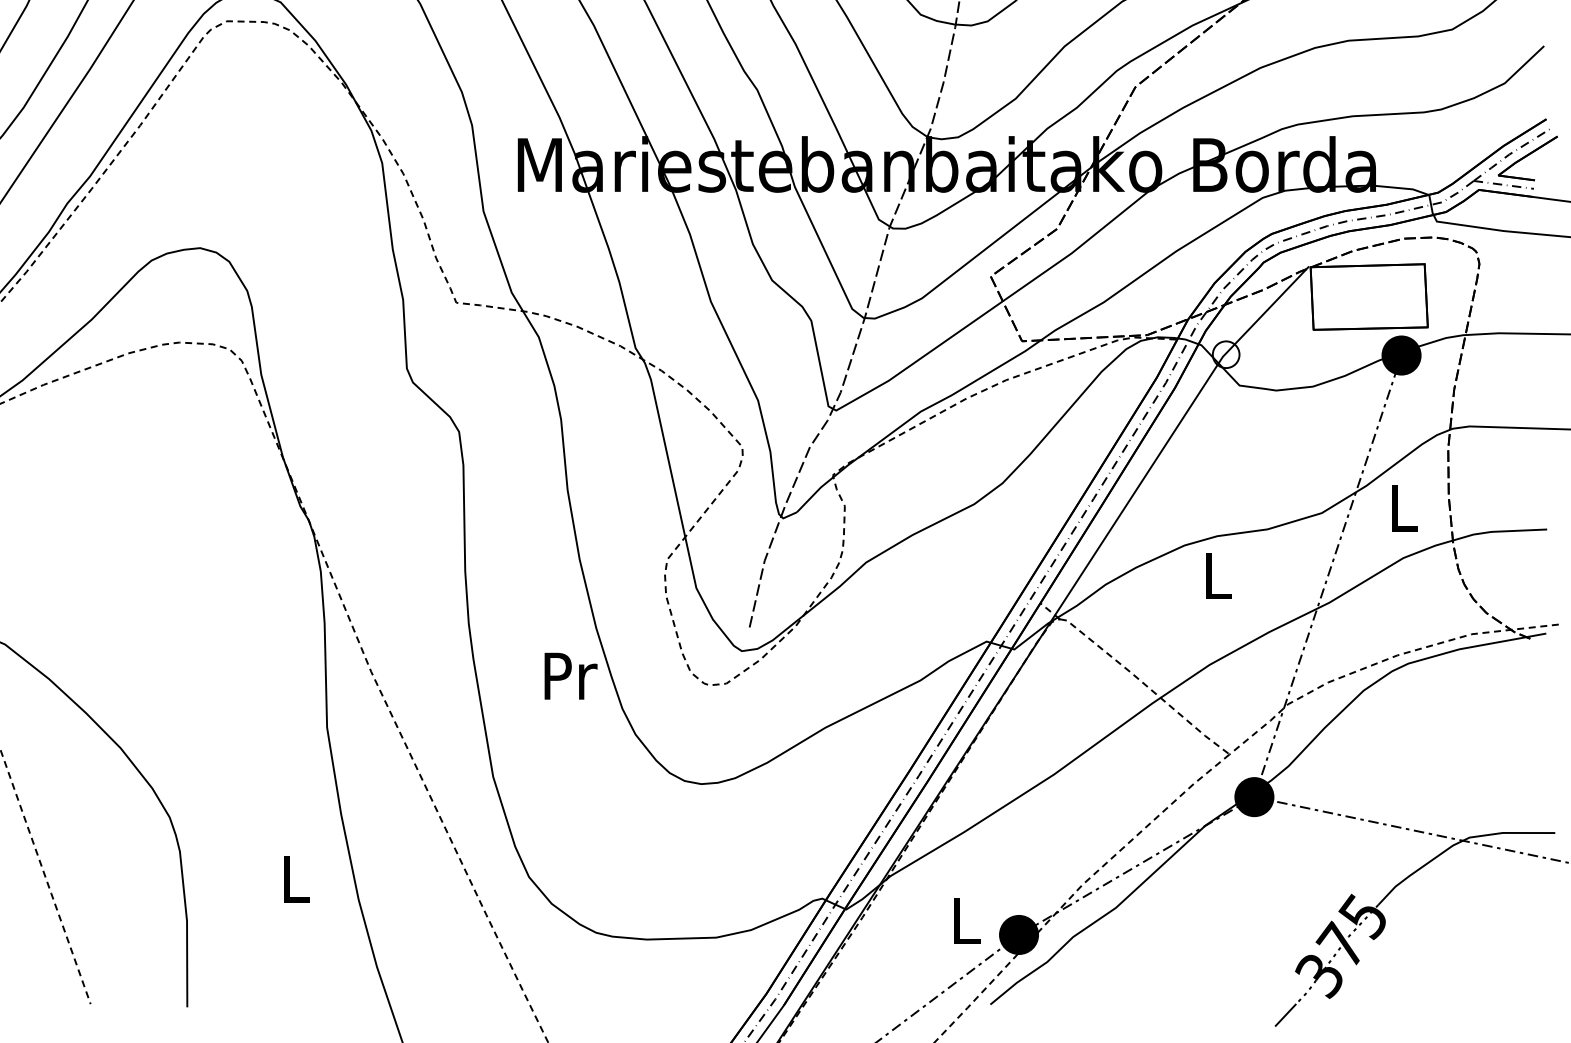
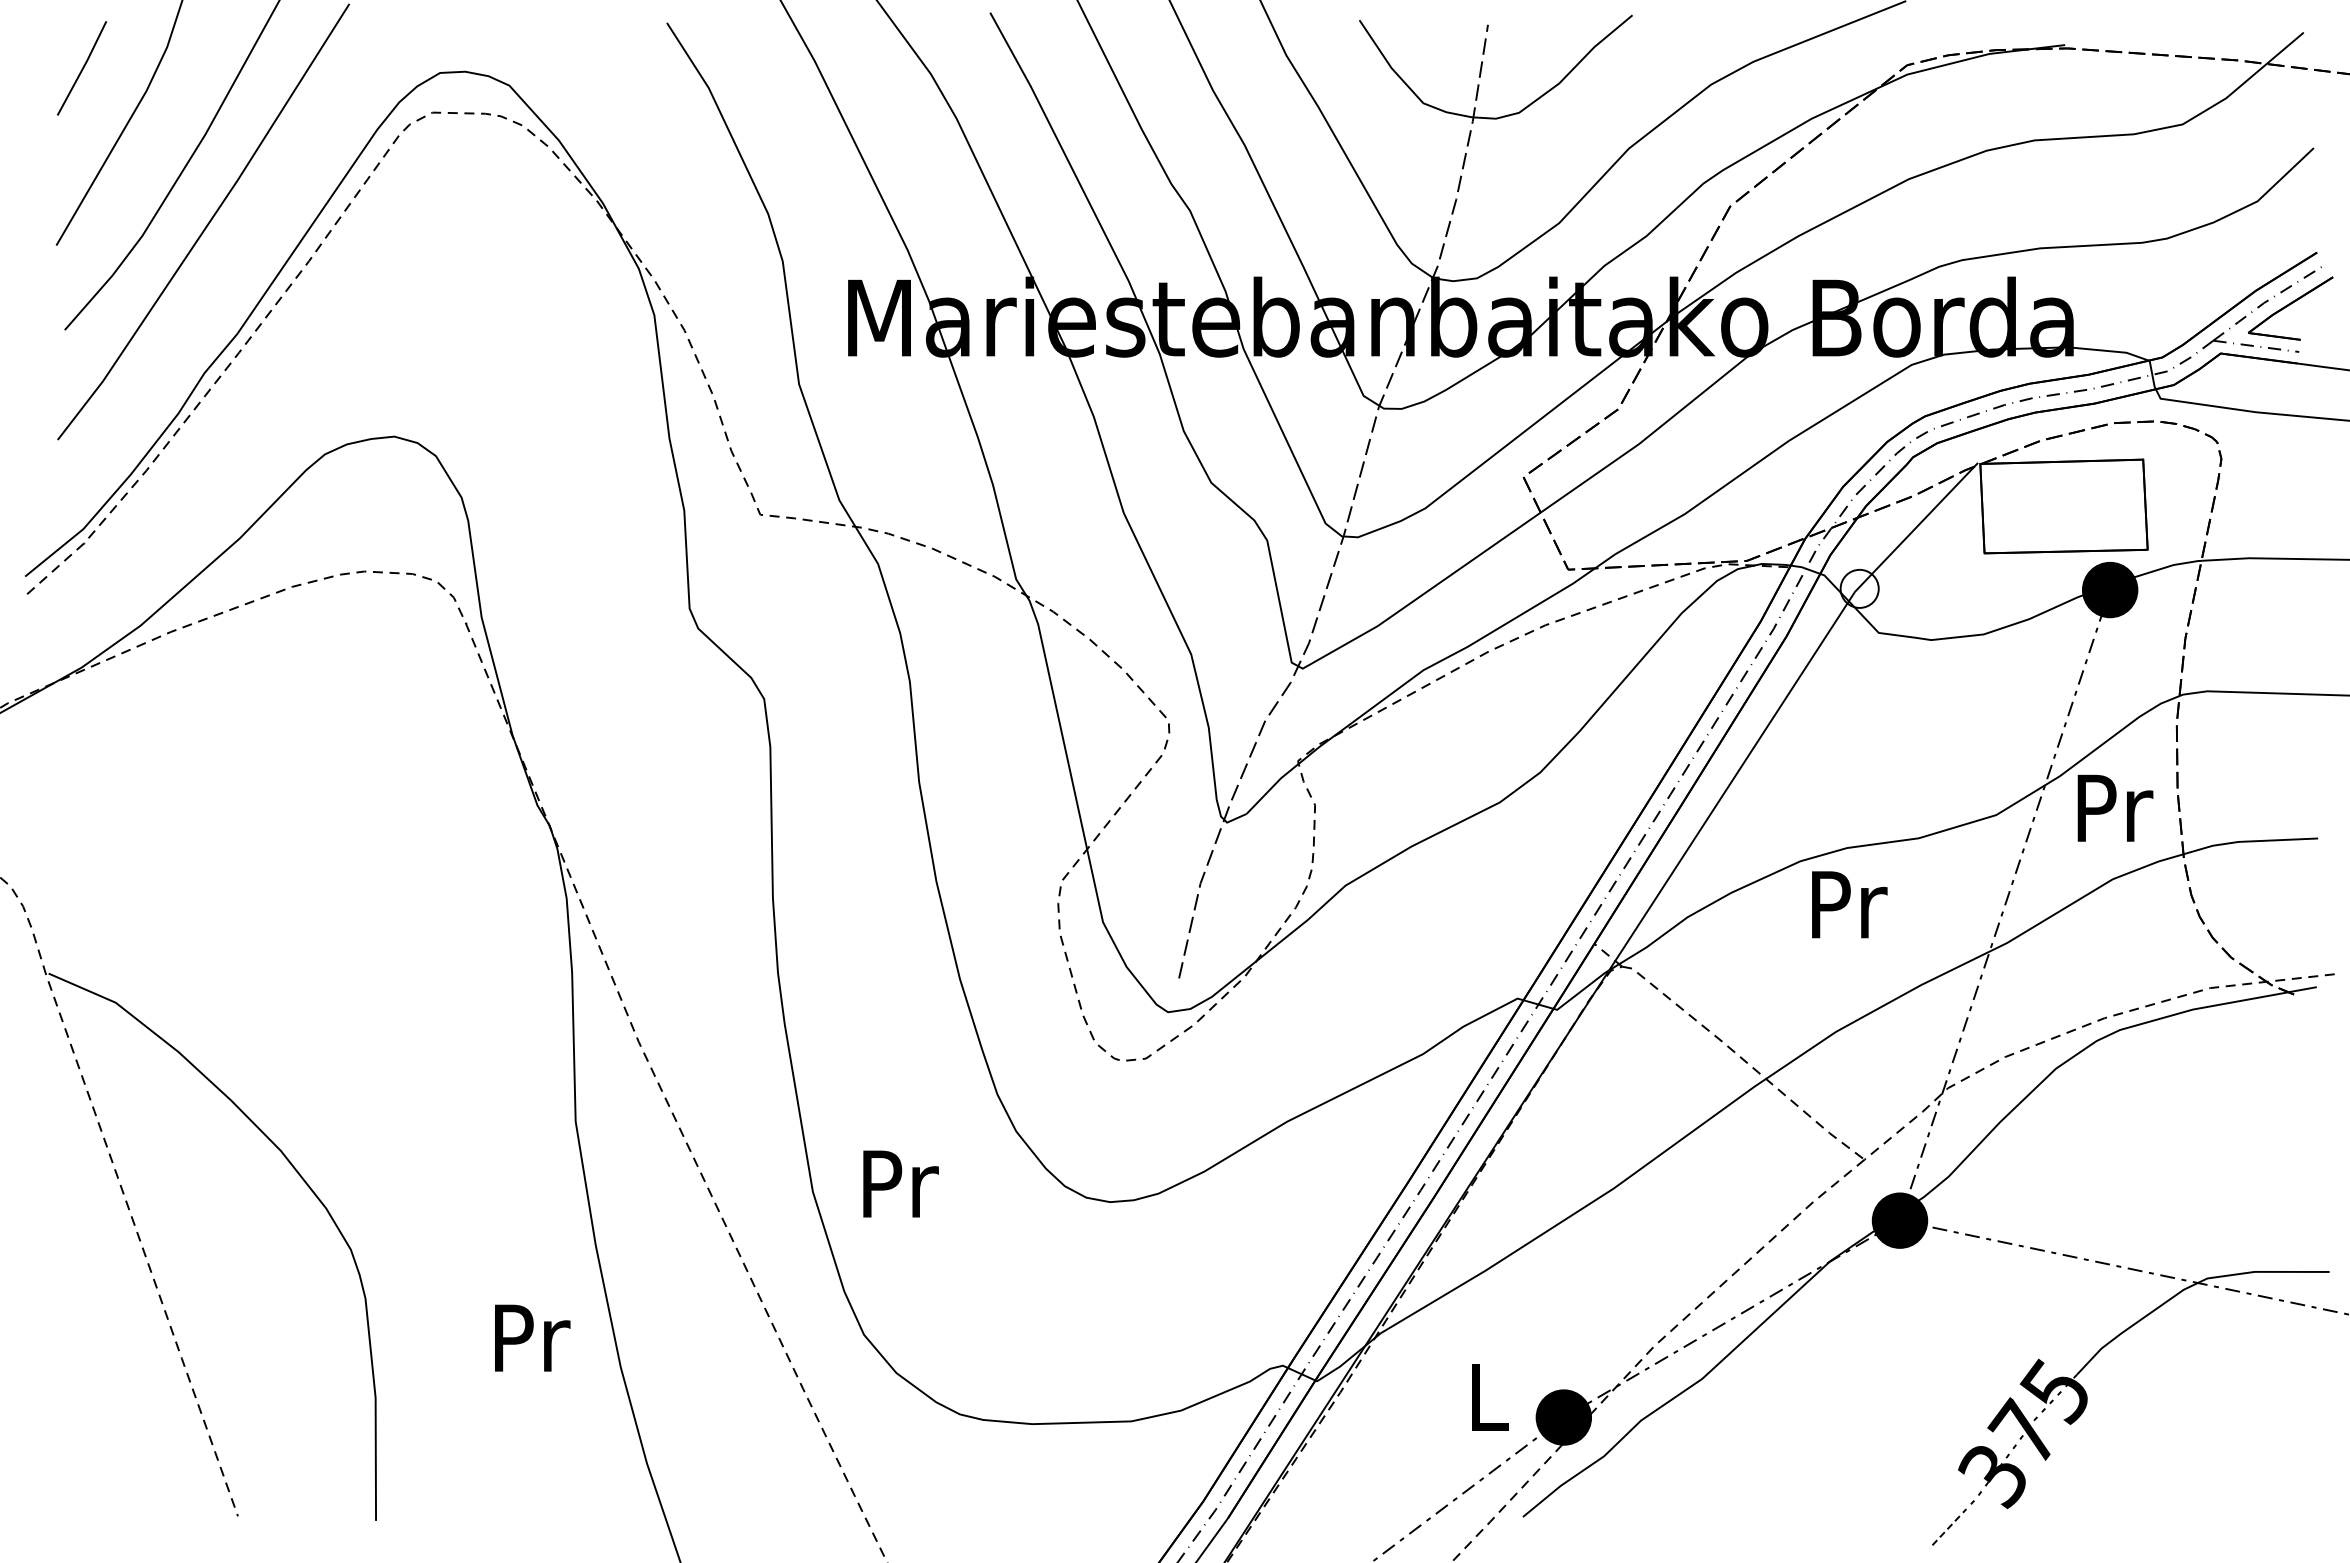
text: (1405, 507) -> (2115, 807), L -> Pr
text: (1219, 575) -> (1849, 904), L -> Pr
text: (570, 675) -> (900, 1183), moved
text: (296, 878) -> (532, 1337), L -> Pr
line: (1285, 1015) -> (1944, 1532), solid -> dashed

